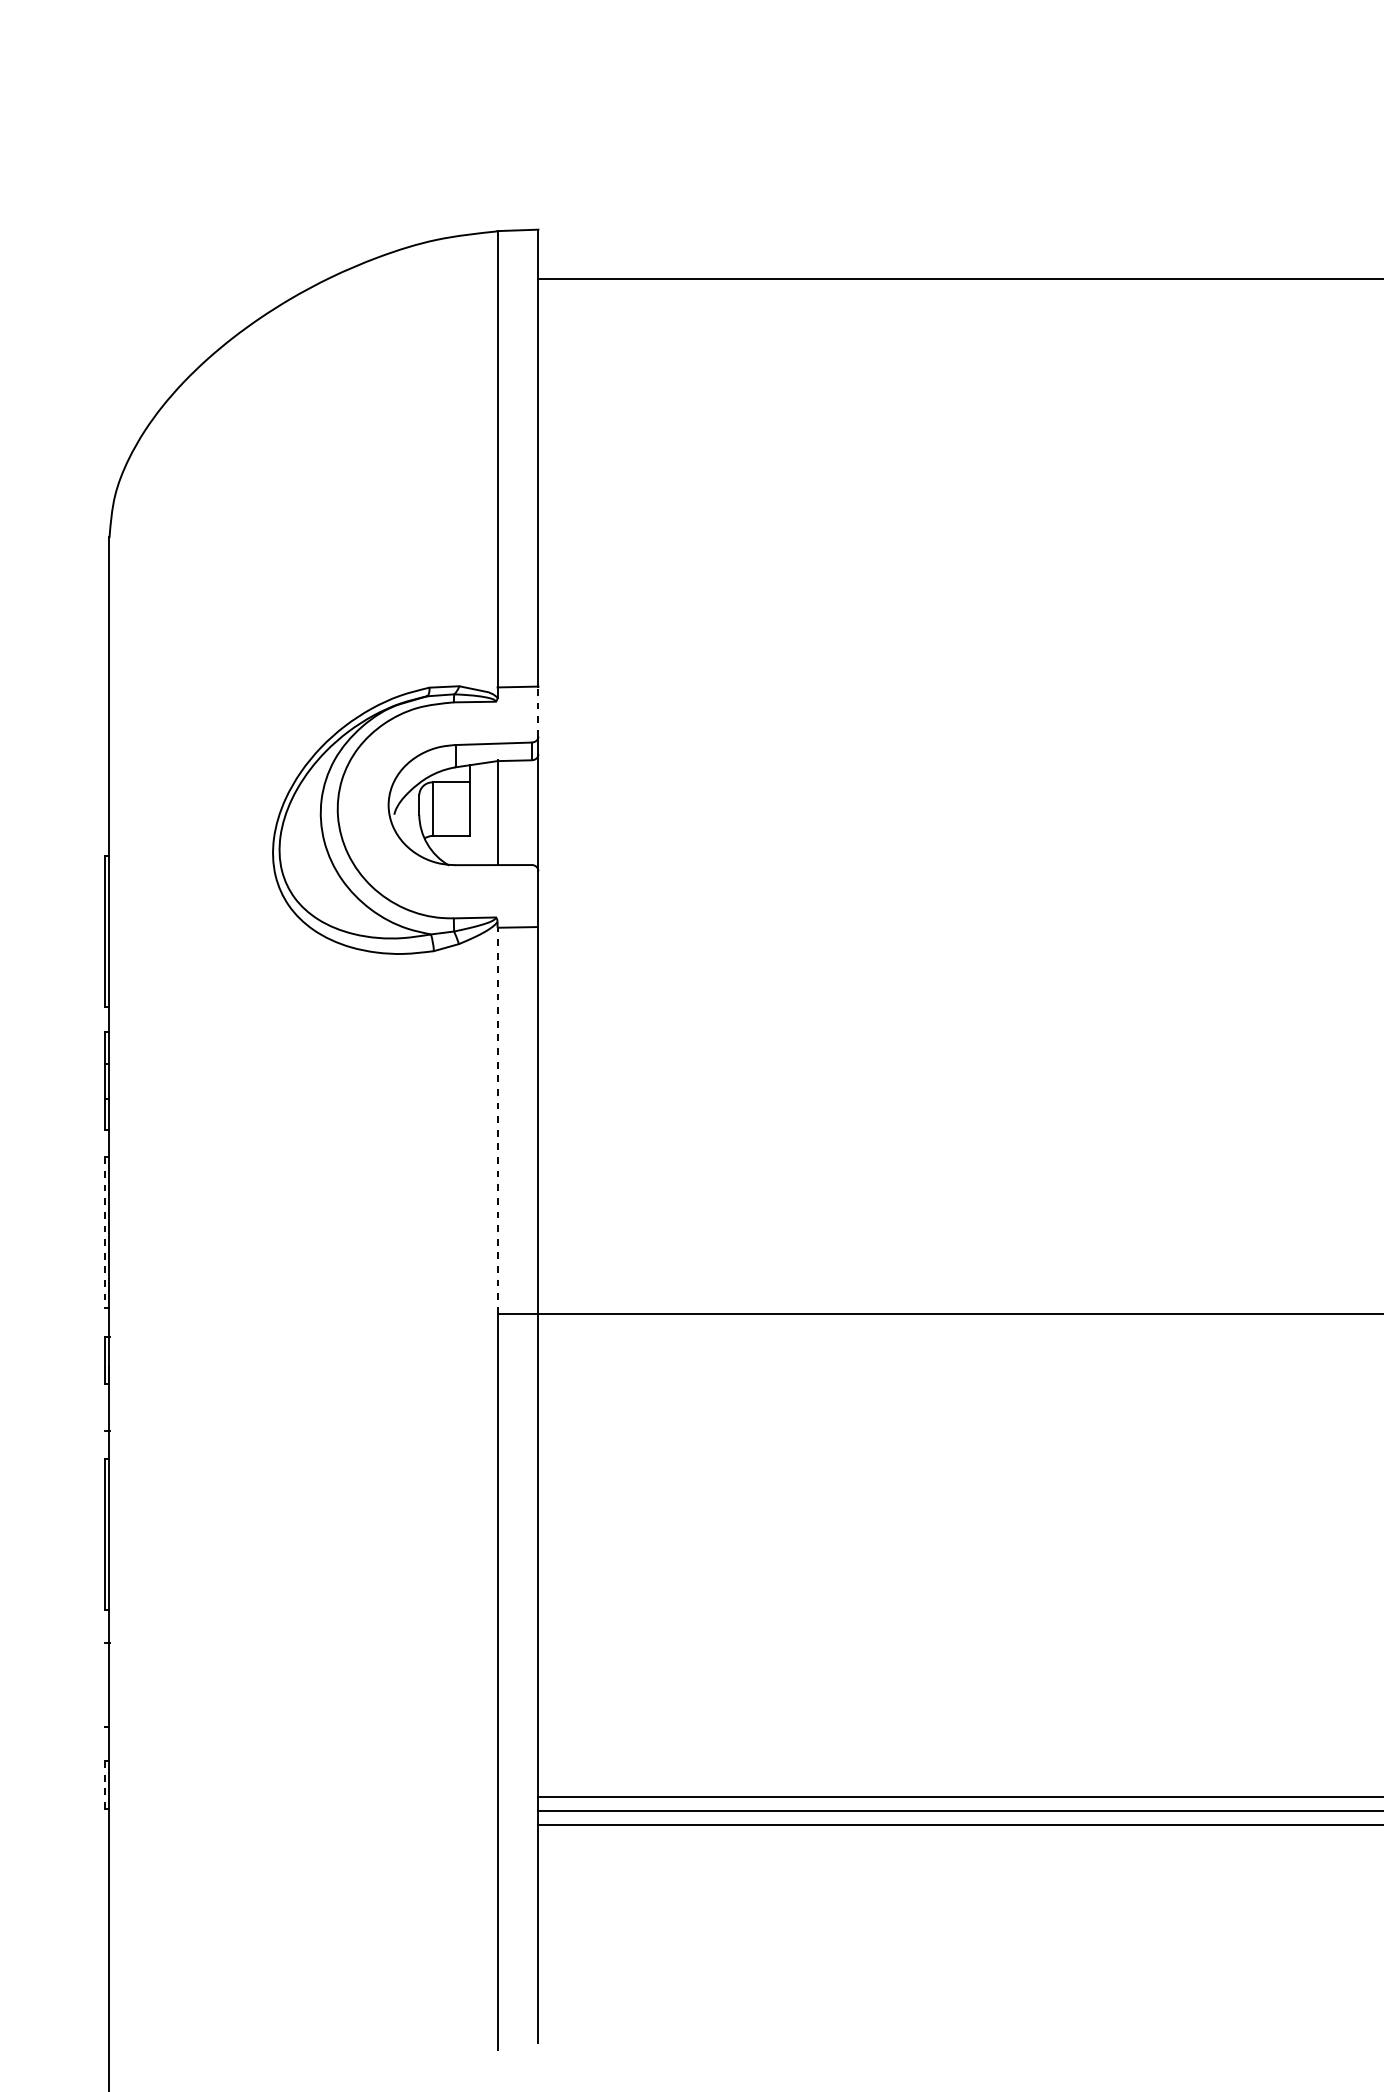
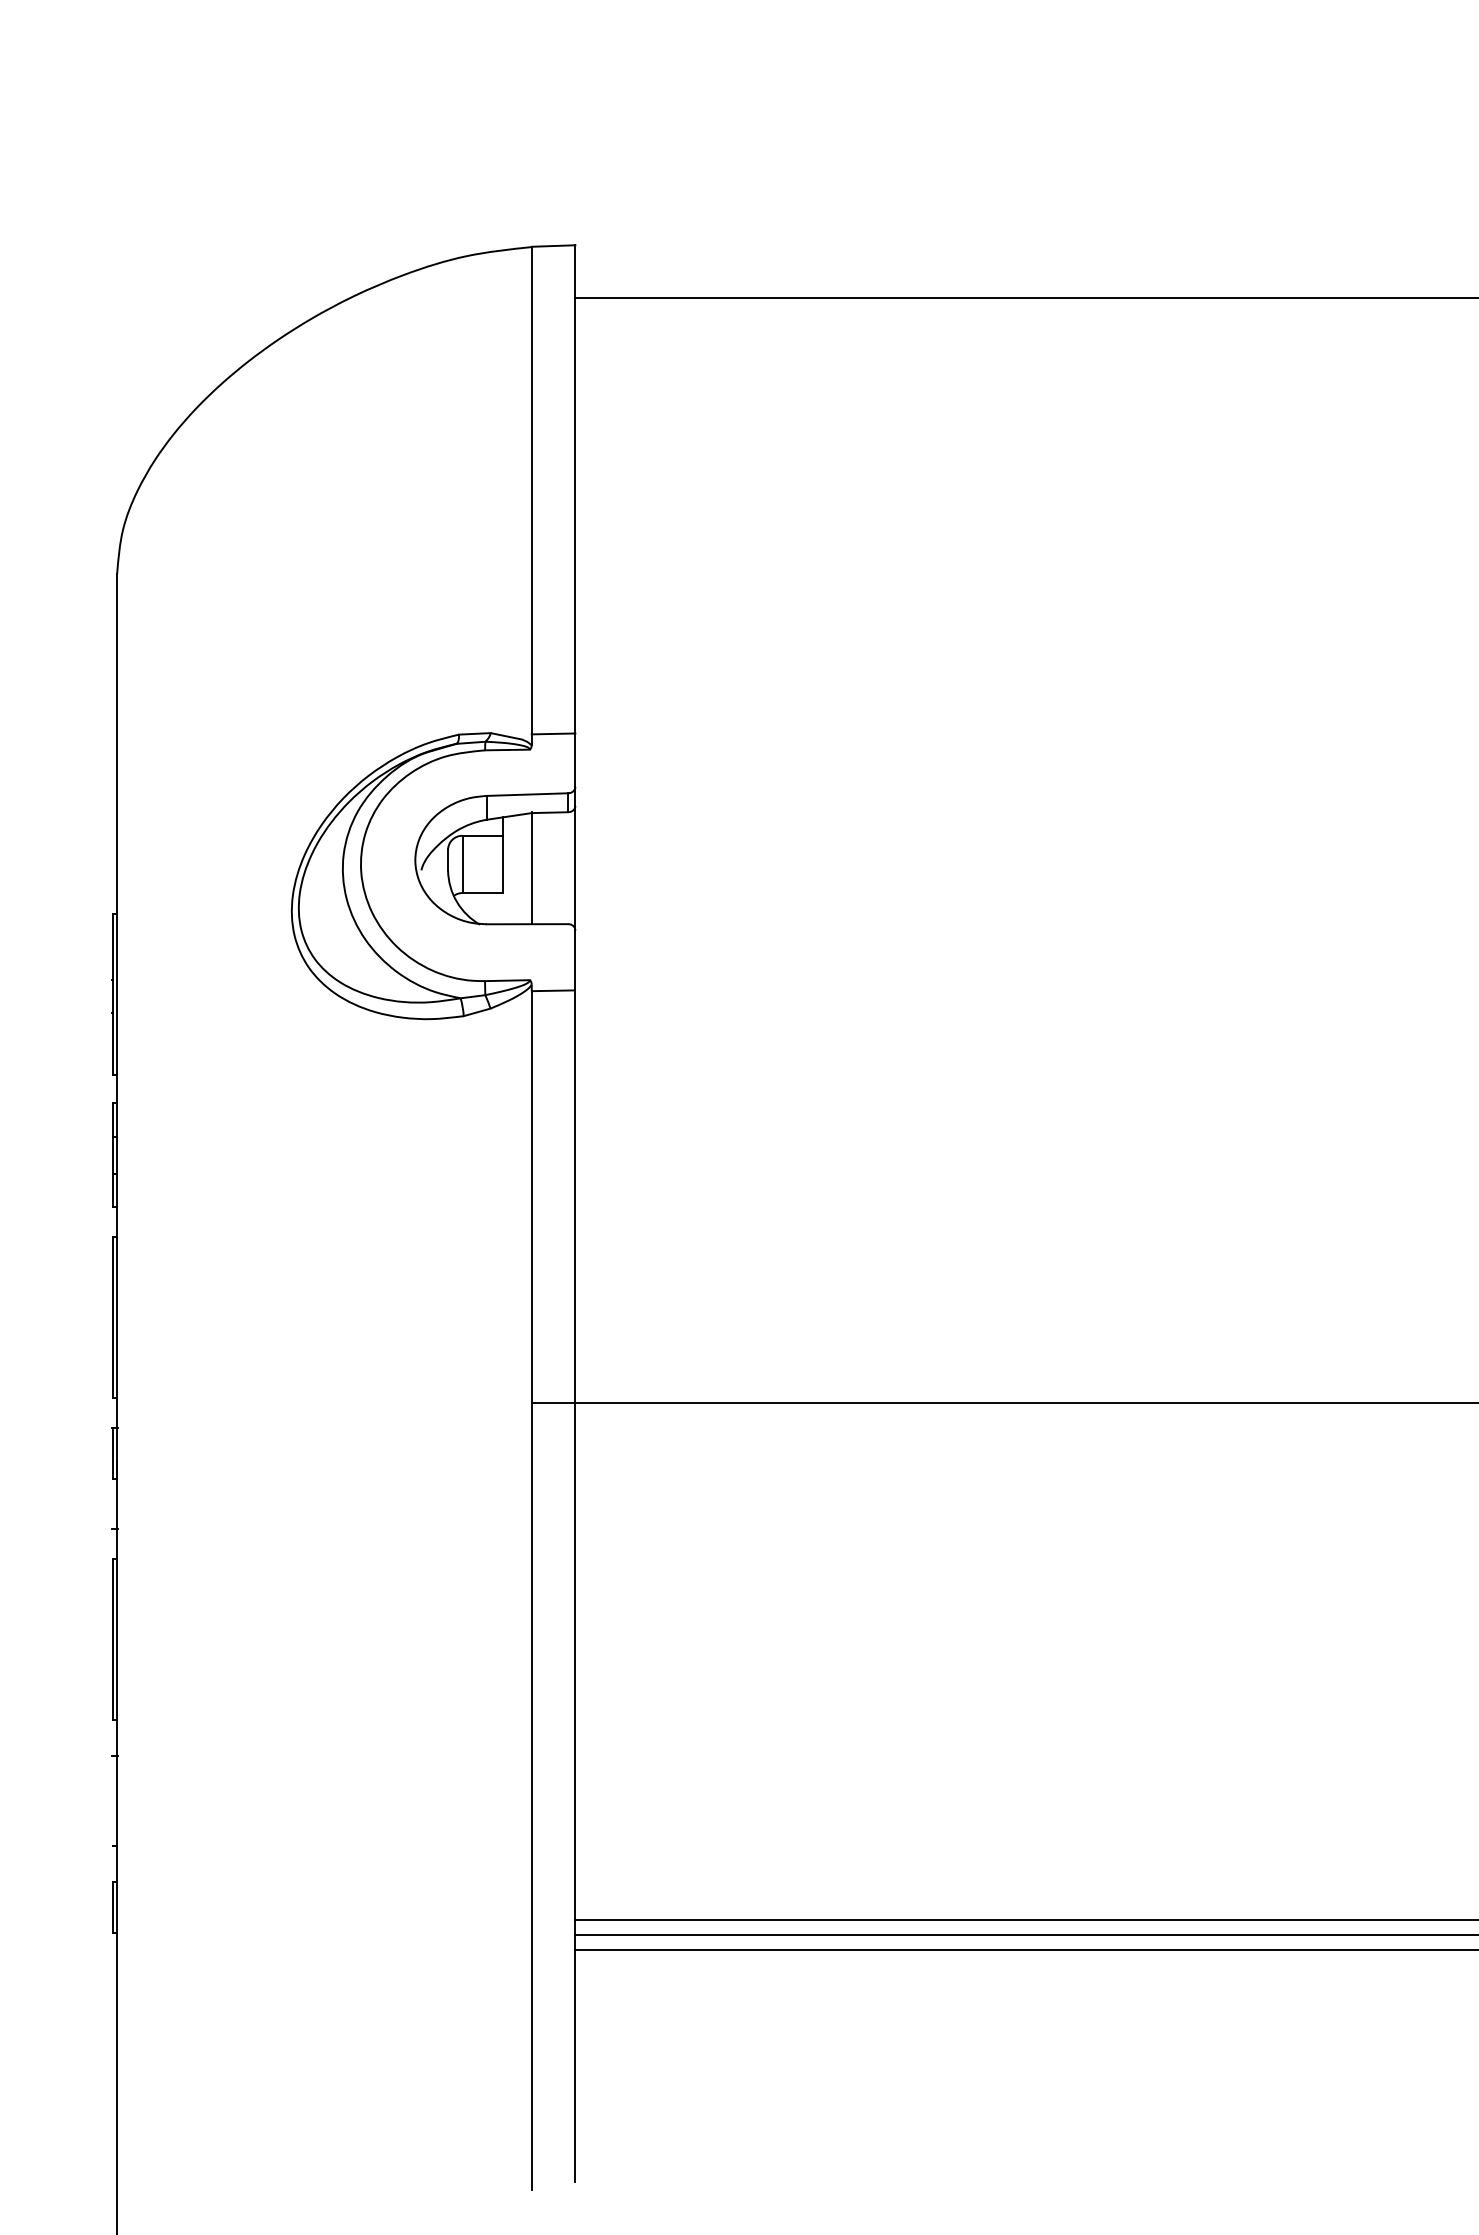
line: (538, 711) -> (575, 760), dashed -> solid
line: (497, 1119) -> (531, 1196), dashed -> solid
line: (105, 1233) -> (112, 1317), dashed -> solid
line: (105, 1785) -> (112, 1907), dashed -> solid

